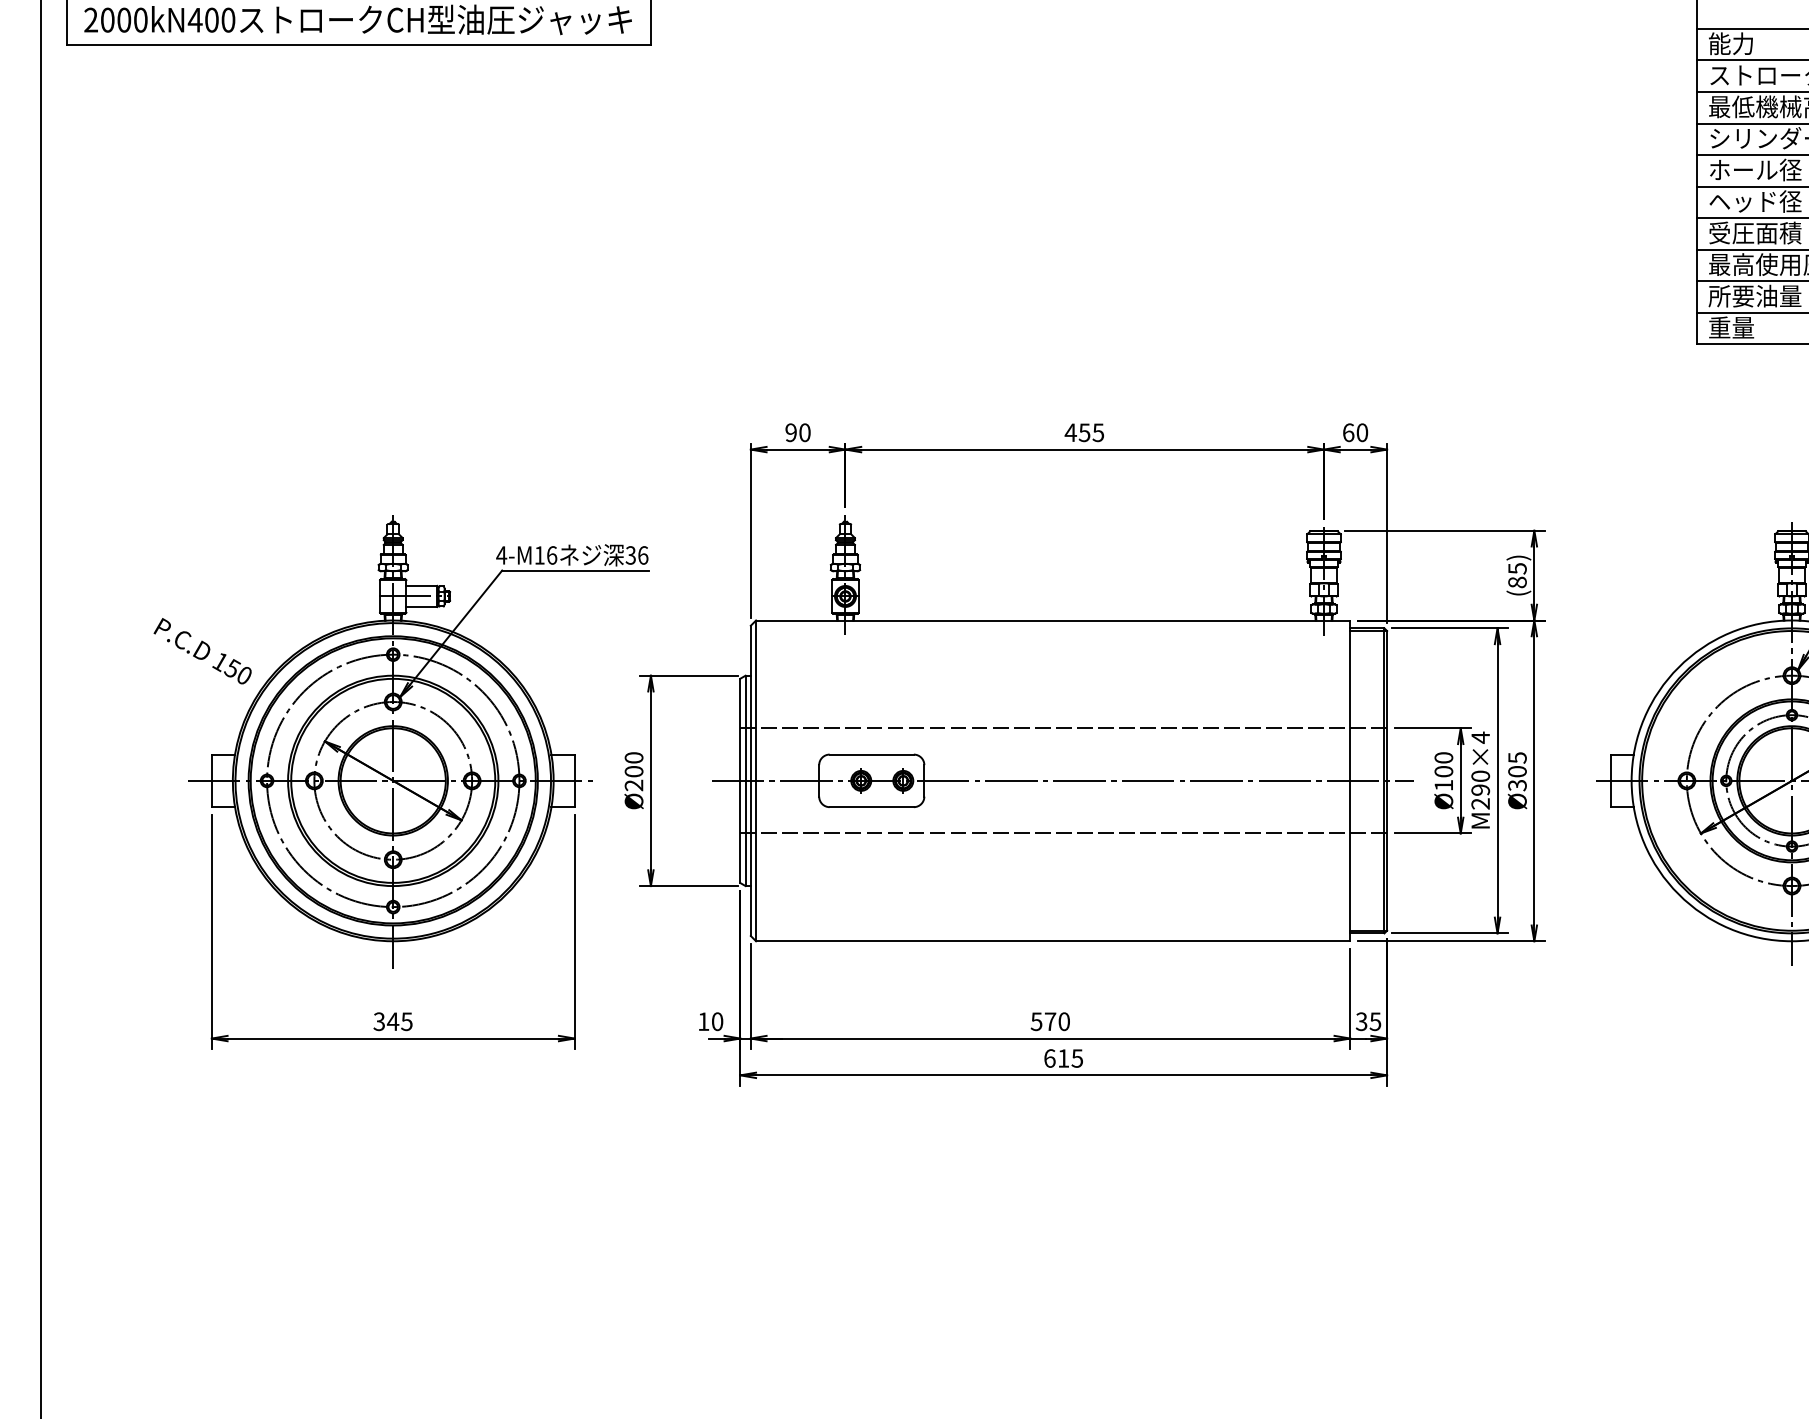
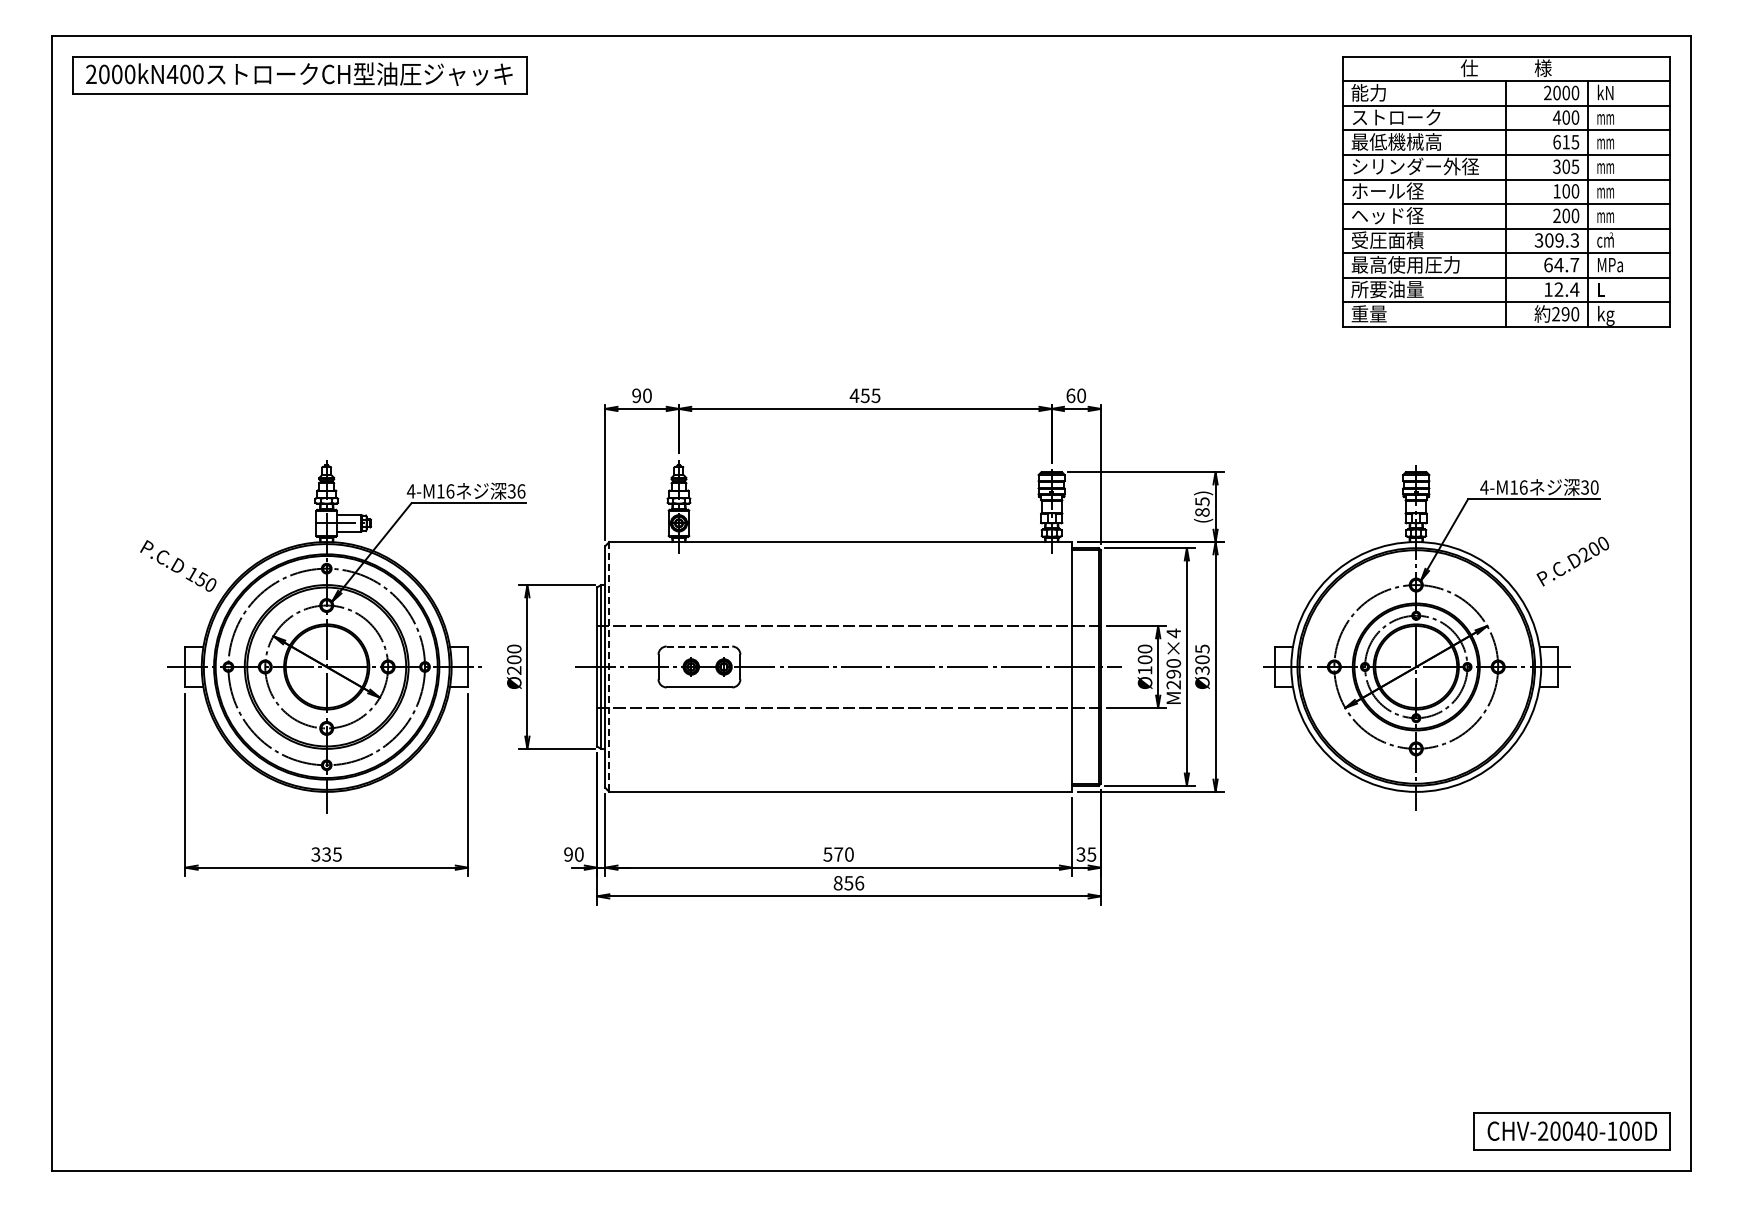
line: (871, 754) -> (699, 646), solid -> dashed
line: (756, 780) -> (609, 666), solid -> dashed
text: (392, 1021) -> (326, 854), 345 -> 335
text: (703, 1021) -> (568, 854), 10 -> 90
text: (1063, 1058) -> (848, 883), 615 -> 856

